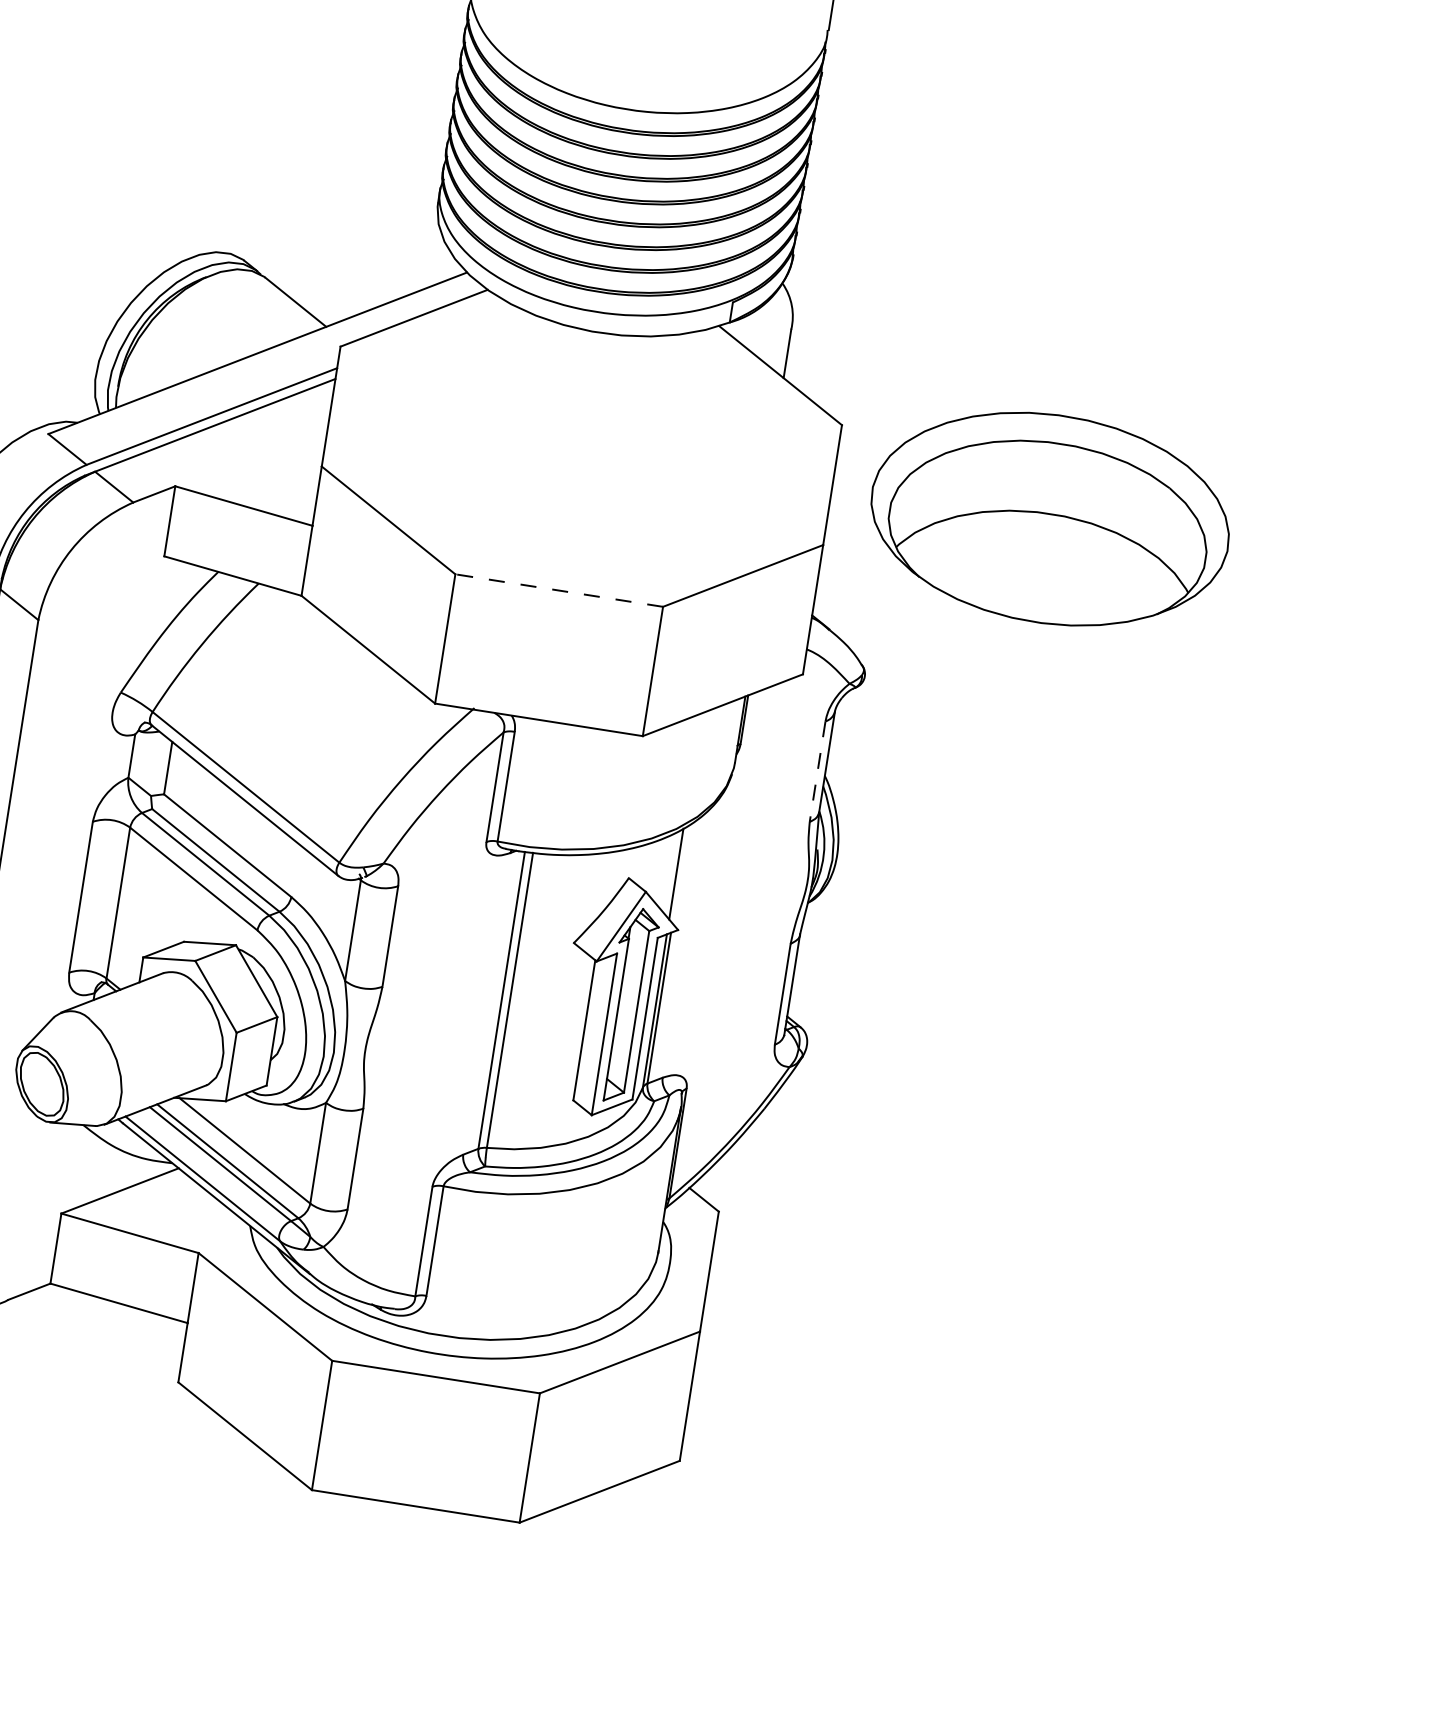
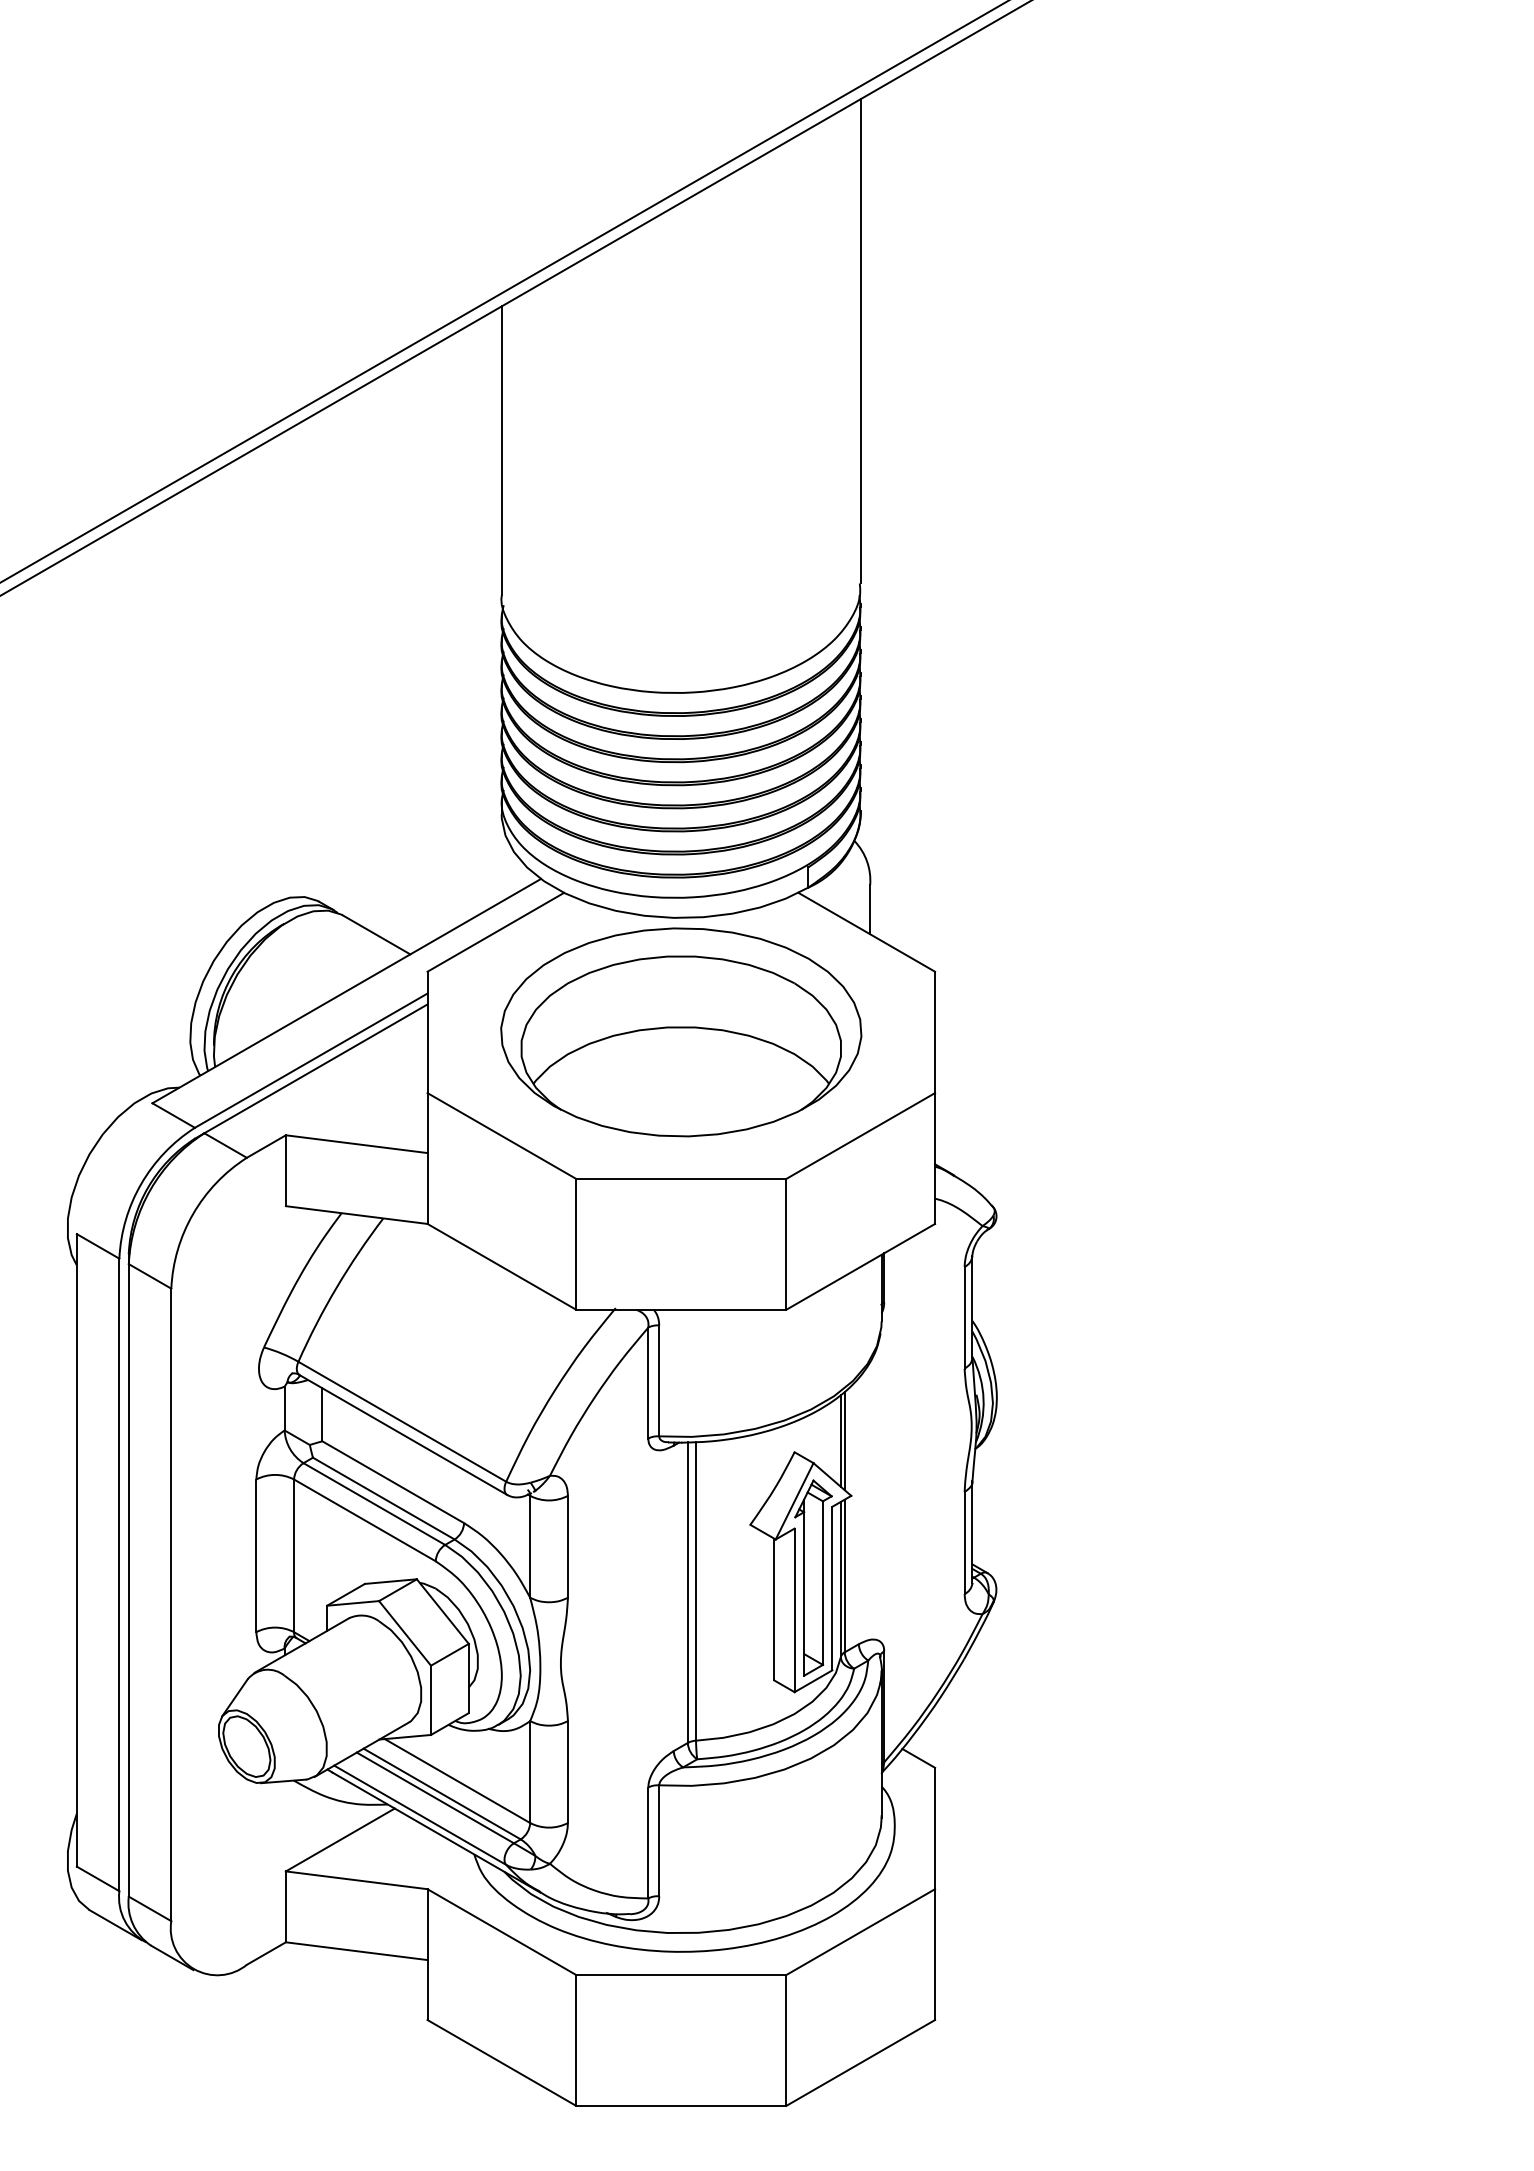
part: (1050, 519) -> (681, 1032), moved
line: (558, 590) -> (680, 1178), dashed -> solid
line: (817, 771) -> (964, 1317), dashed -> solid
line: (679, 874) -> (844, 1440), added

